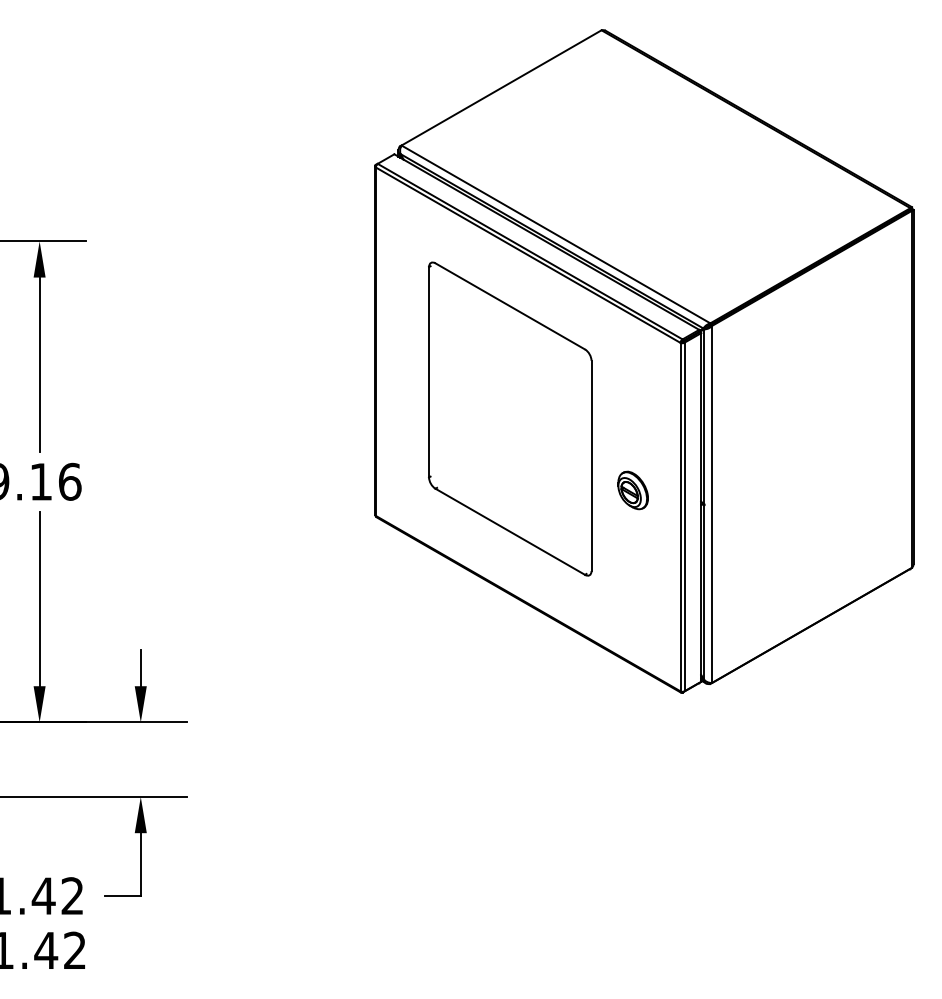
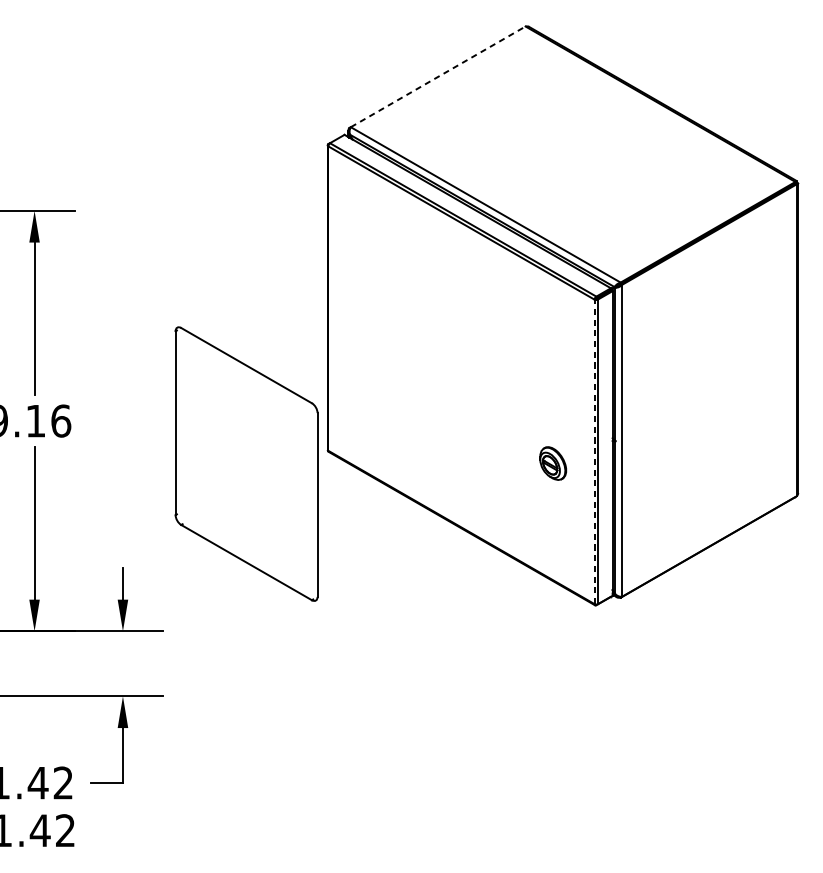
line: (502, 87) -> (439, 76), solid -> dashed
part: (510, 418) -> (246, 463), moved
part: (632, 490) -> (552, 463), moved
line: (680, 516) -> (594, 451), solid -> dashed

